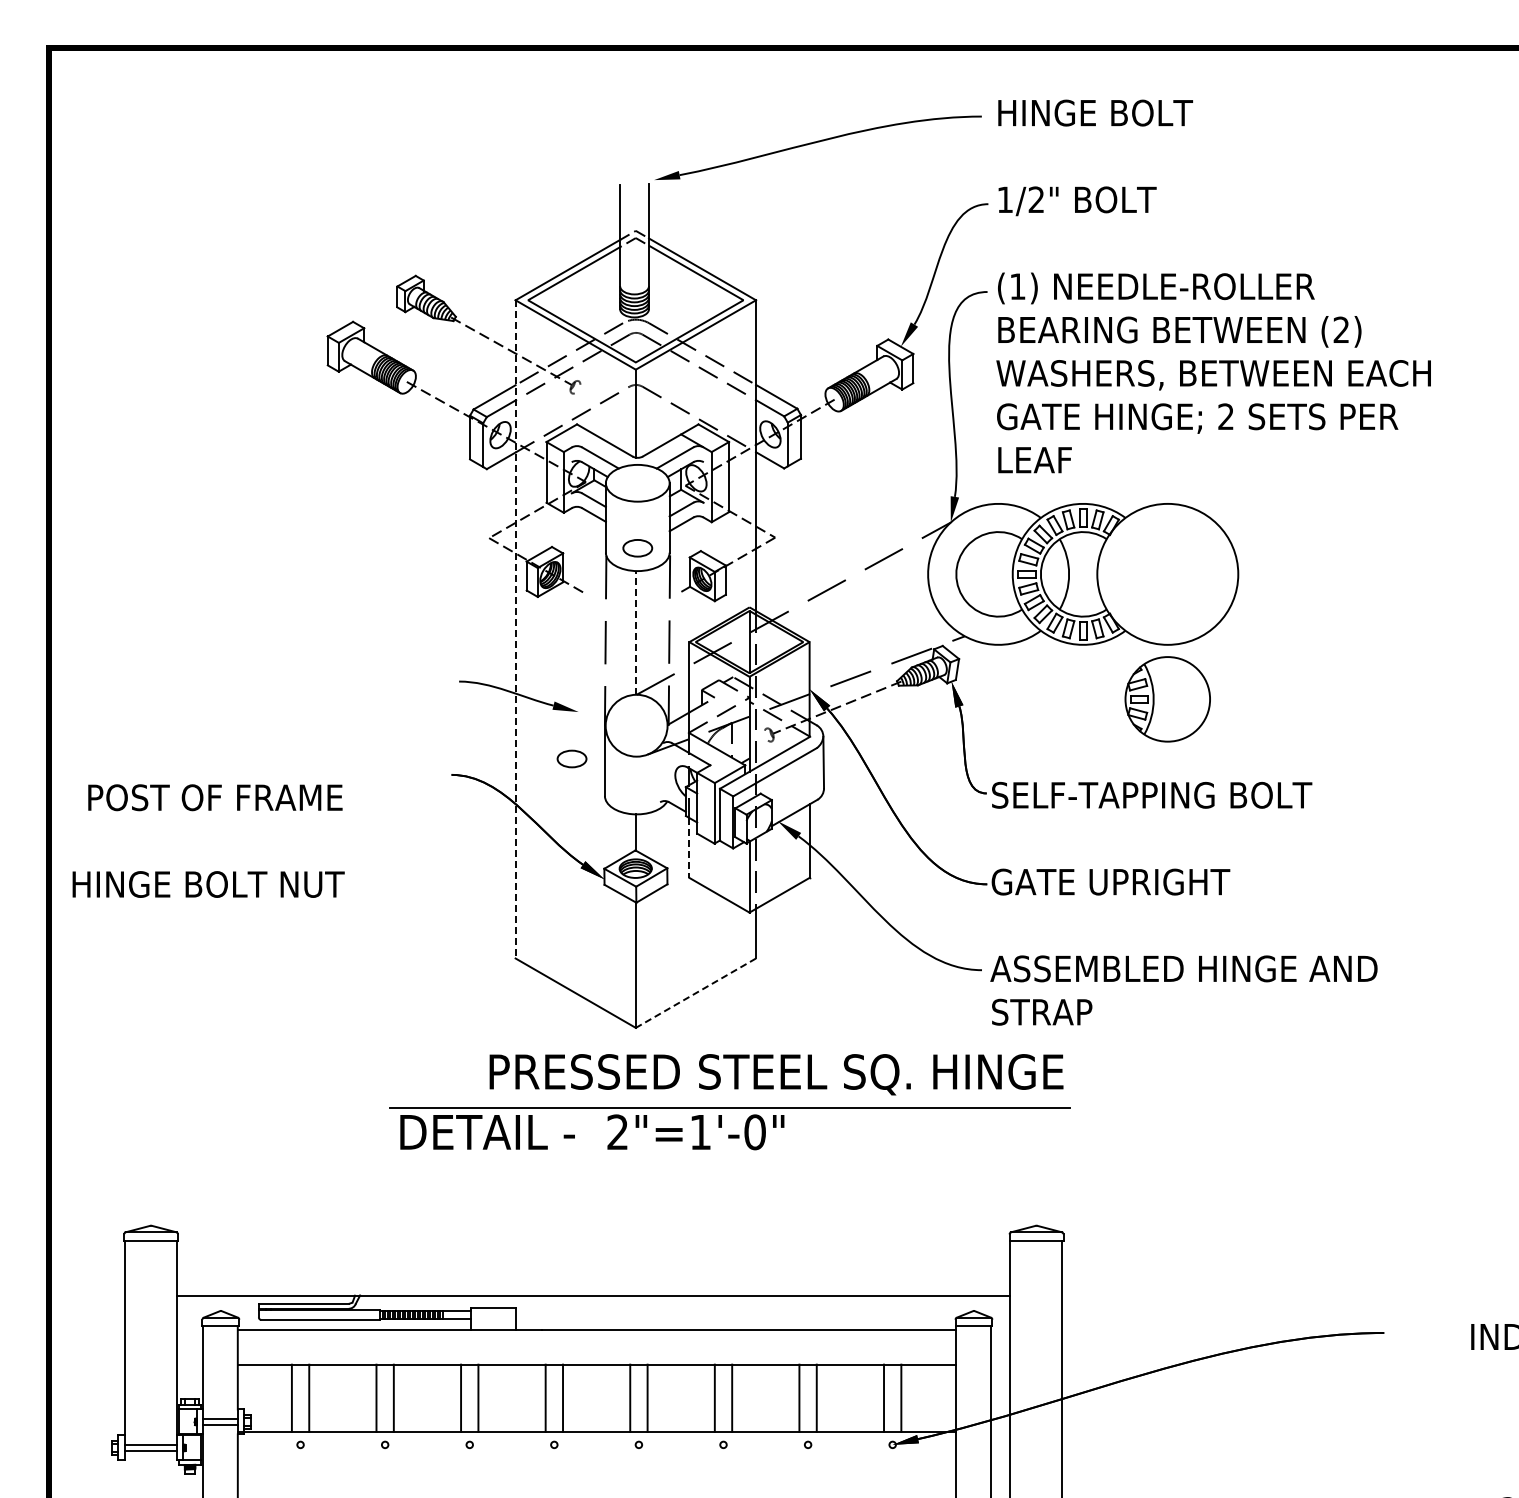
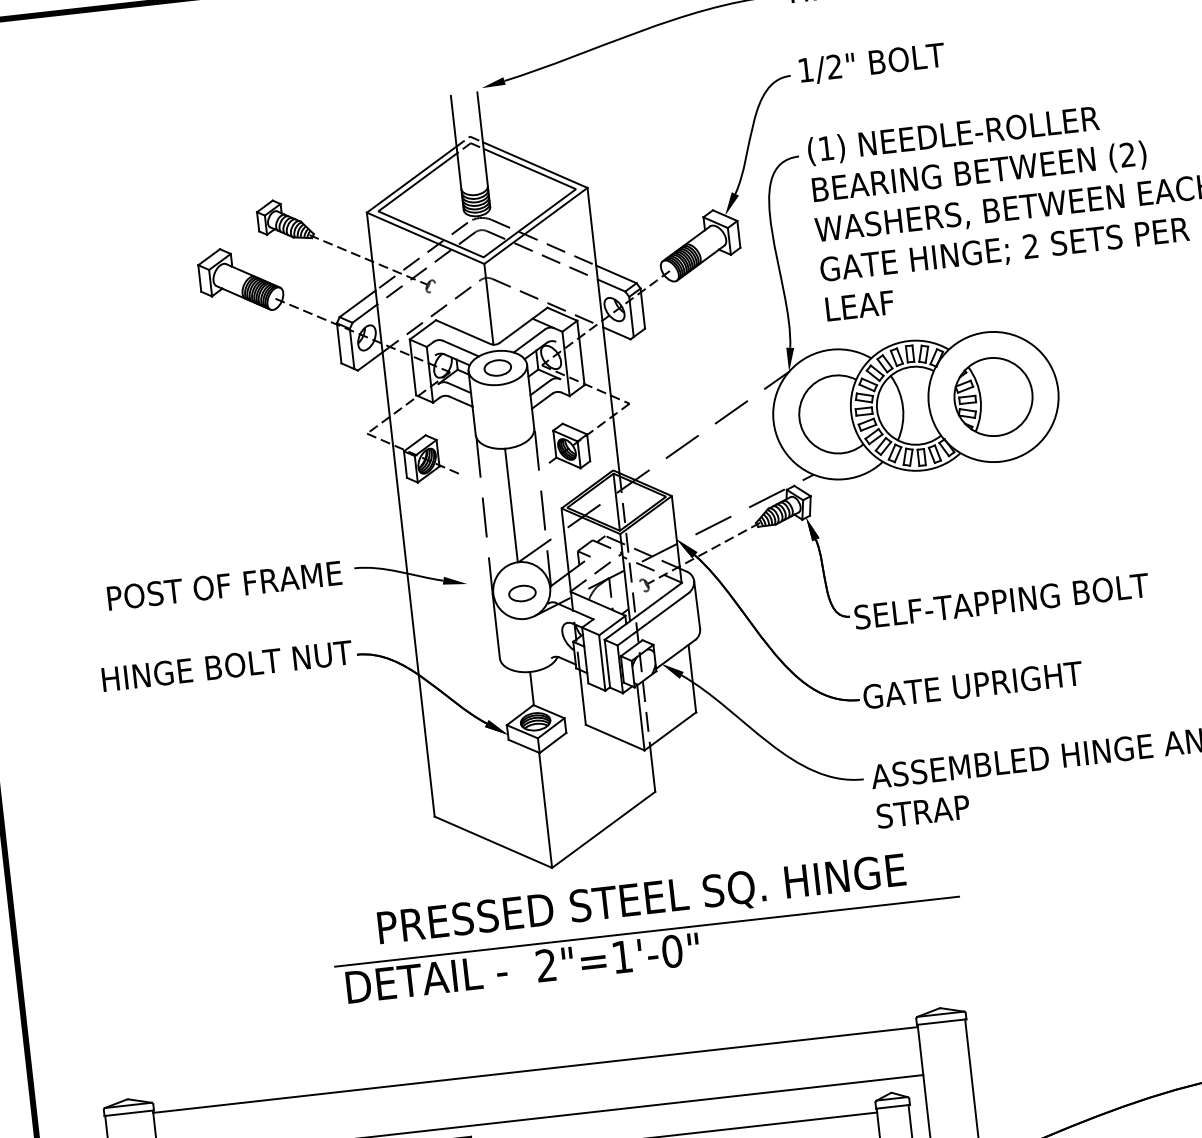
part: (637, 548) -> (497, 368), moved
line: (515, 629) -> (400, 514), dashed -> solid
line: (635, 632) -> (511, 505), dashed -> solid
part: (1167, 699) -> (993, 397), moved
part: (571, 758) -> (521, 593), moved
text: (208, 840) -> (222, 625), moved
line: (689, 847) -> (582, 696), dashed -> solid
line: (695, 993) -> (603, 830), dashed -> solid
text: (776, 1074) -> (641, 901), moved
line: (593, 1243) -> (535, 1070), added

